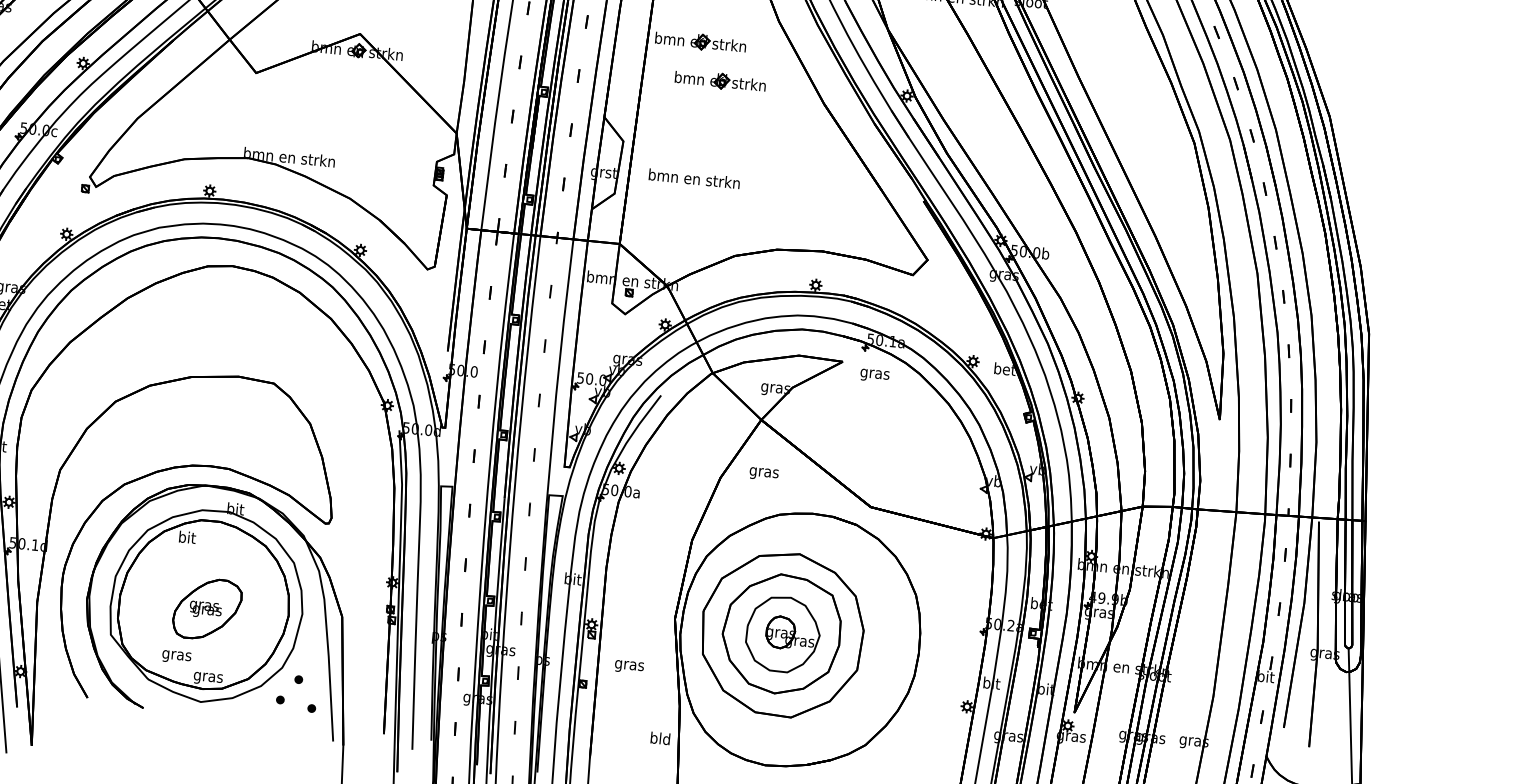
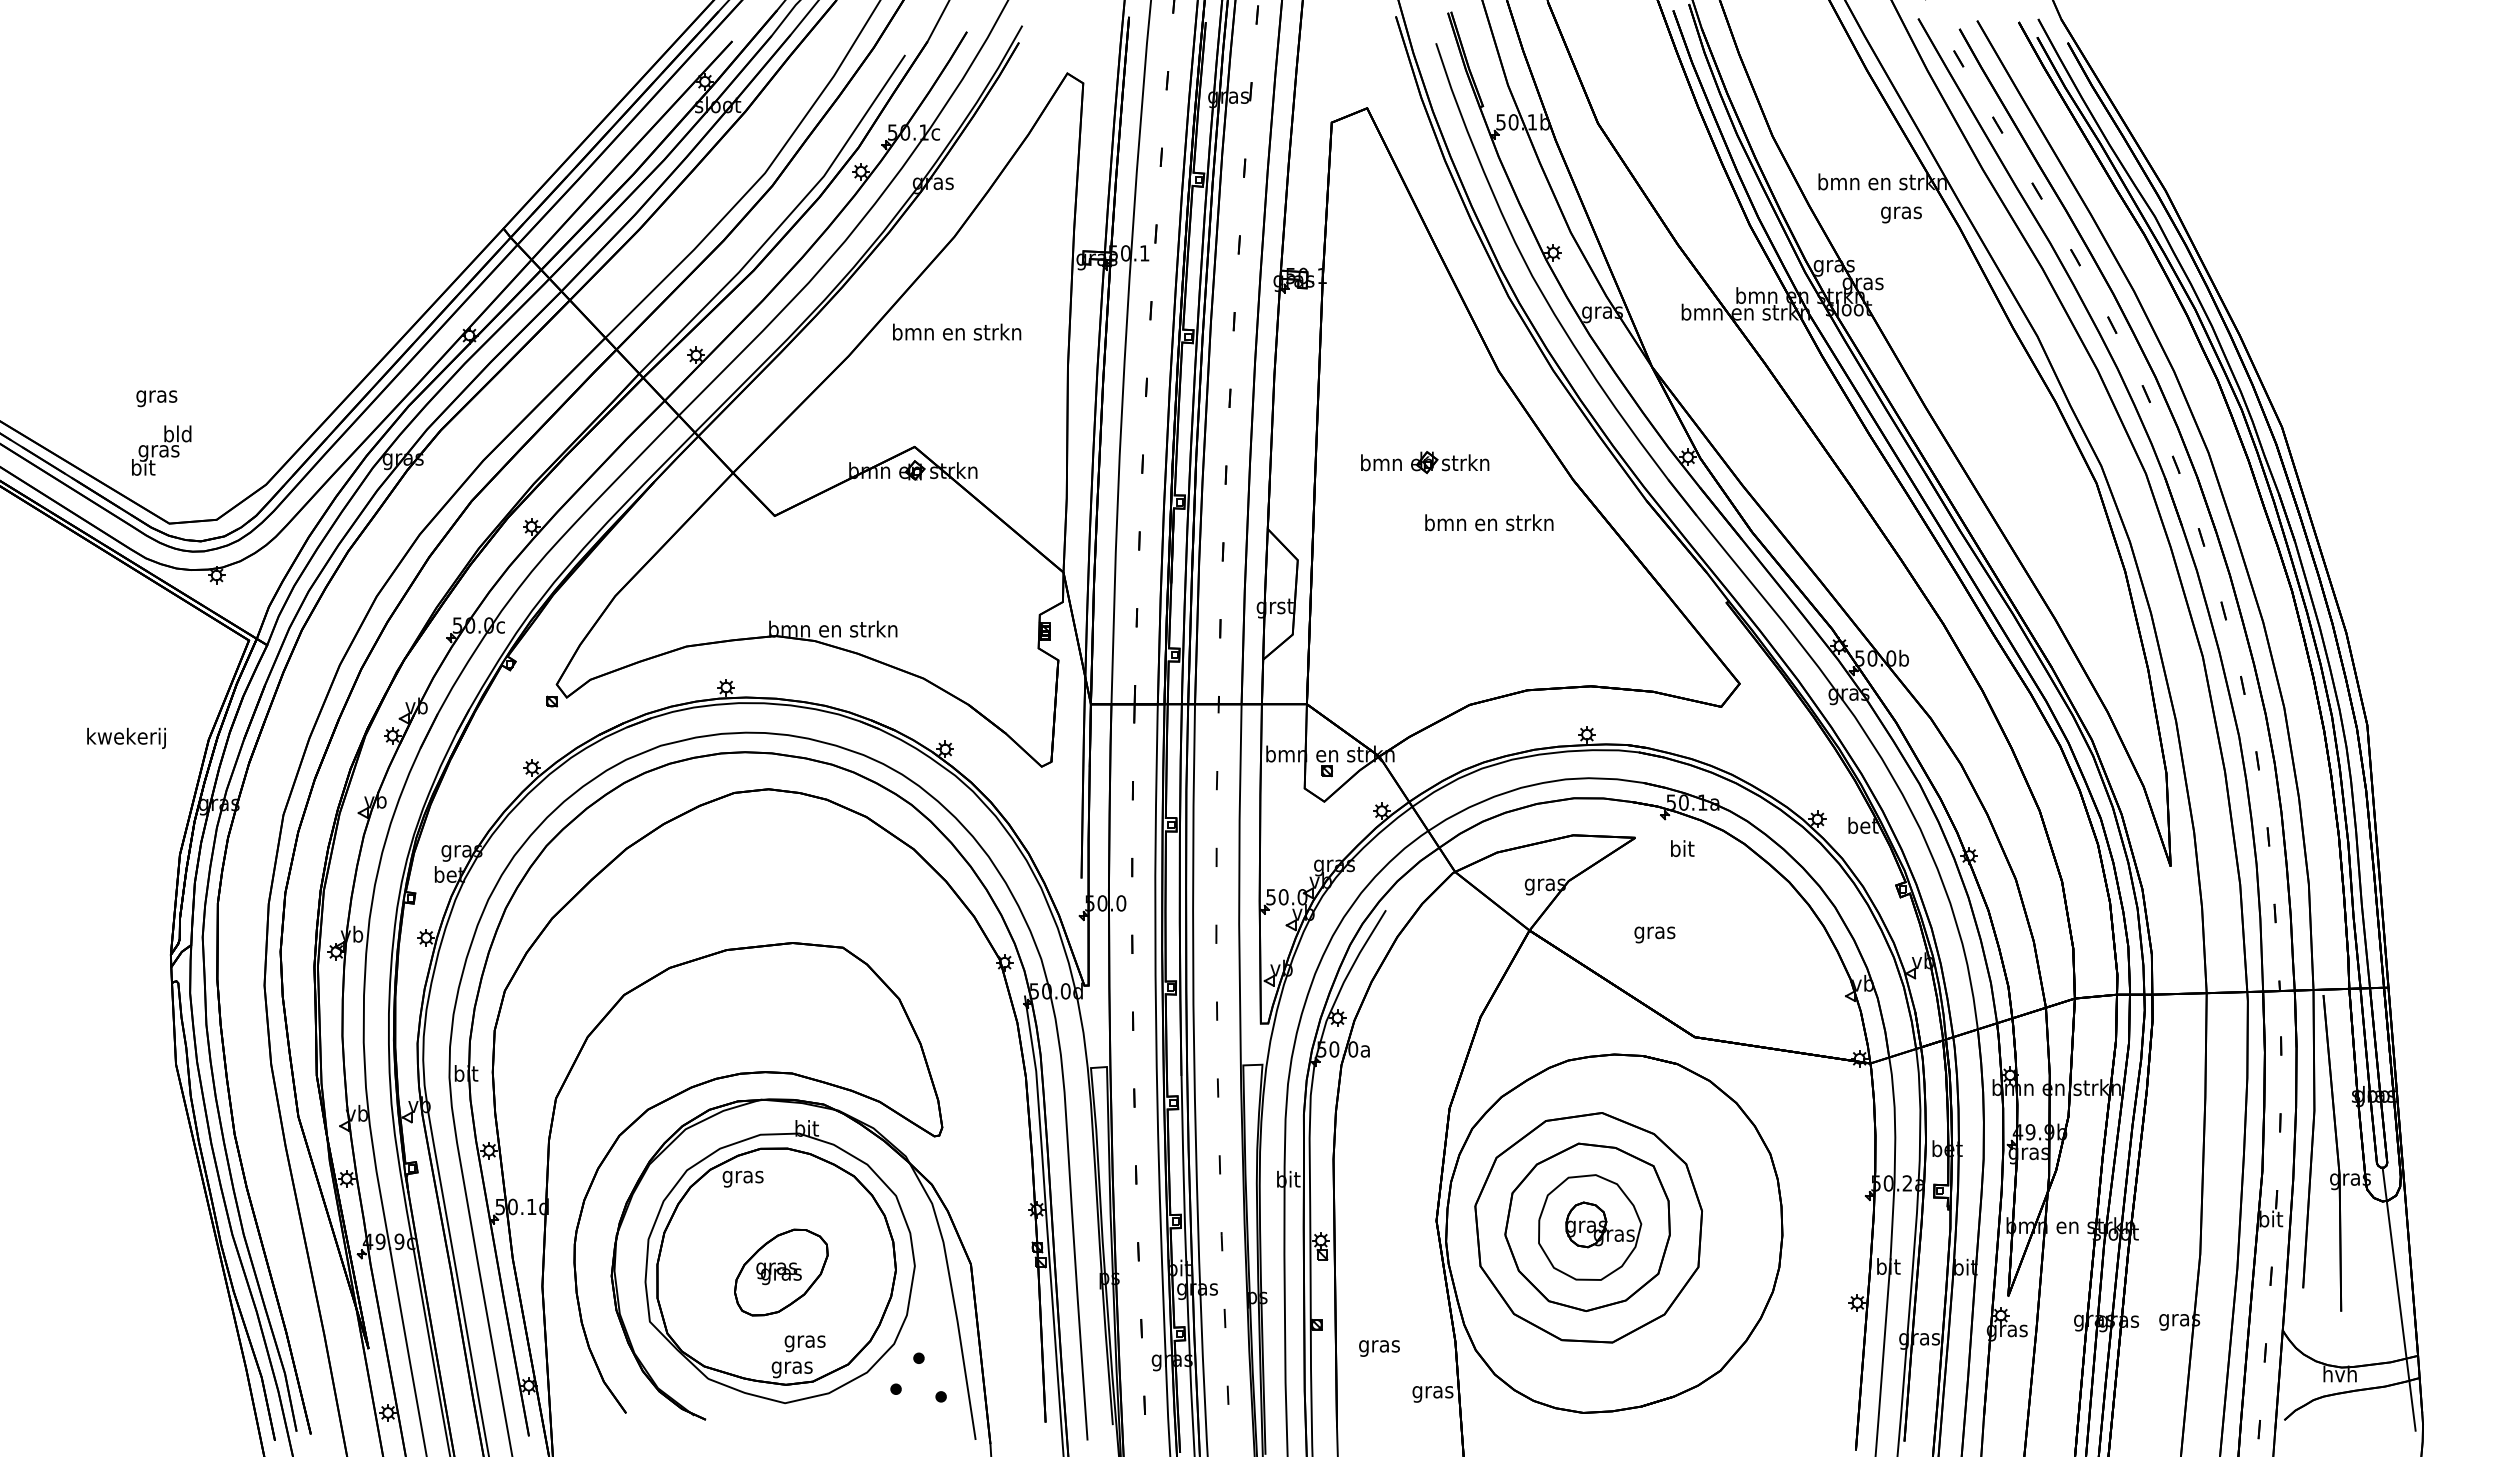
part: (701, 42) -> (1392, 410), removed
text: (694, 178) -> (1489, 522), moved
text: (874, 374) -> (1681, 850), gras -> bit
text: (763, 473) -> (1654, 934), moved
text: (186, 538) -> (742, 1176), bit -> gras
text: (176, 656) -> (804, 1343), moved
text: (629, 667) -> (1379, 1348), moved
text: (660, 739) -> (1432, 1391), bld -> gras

